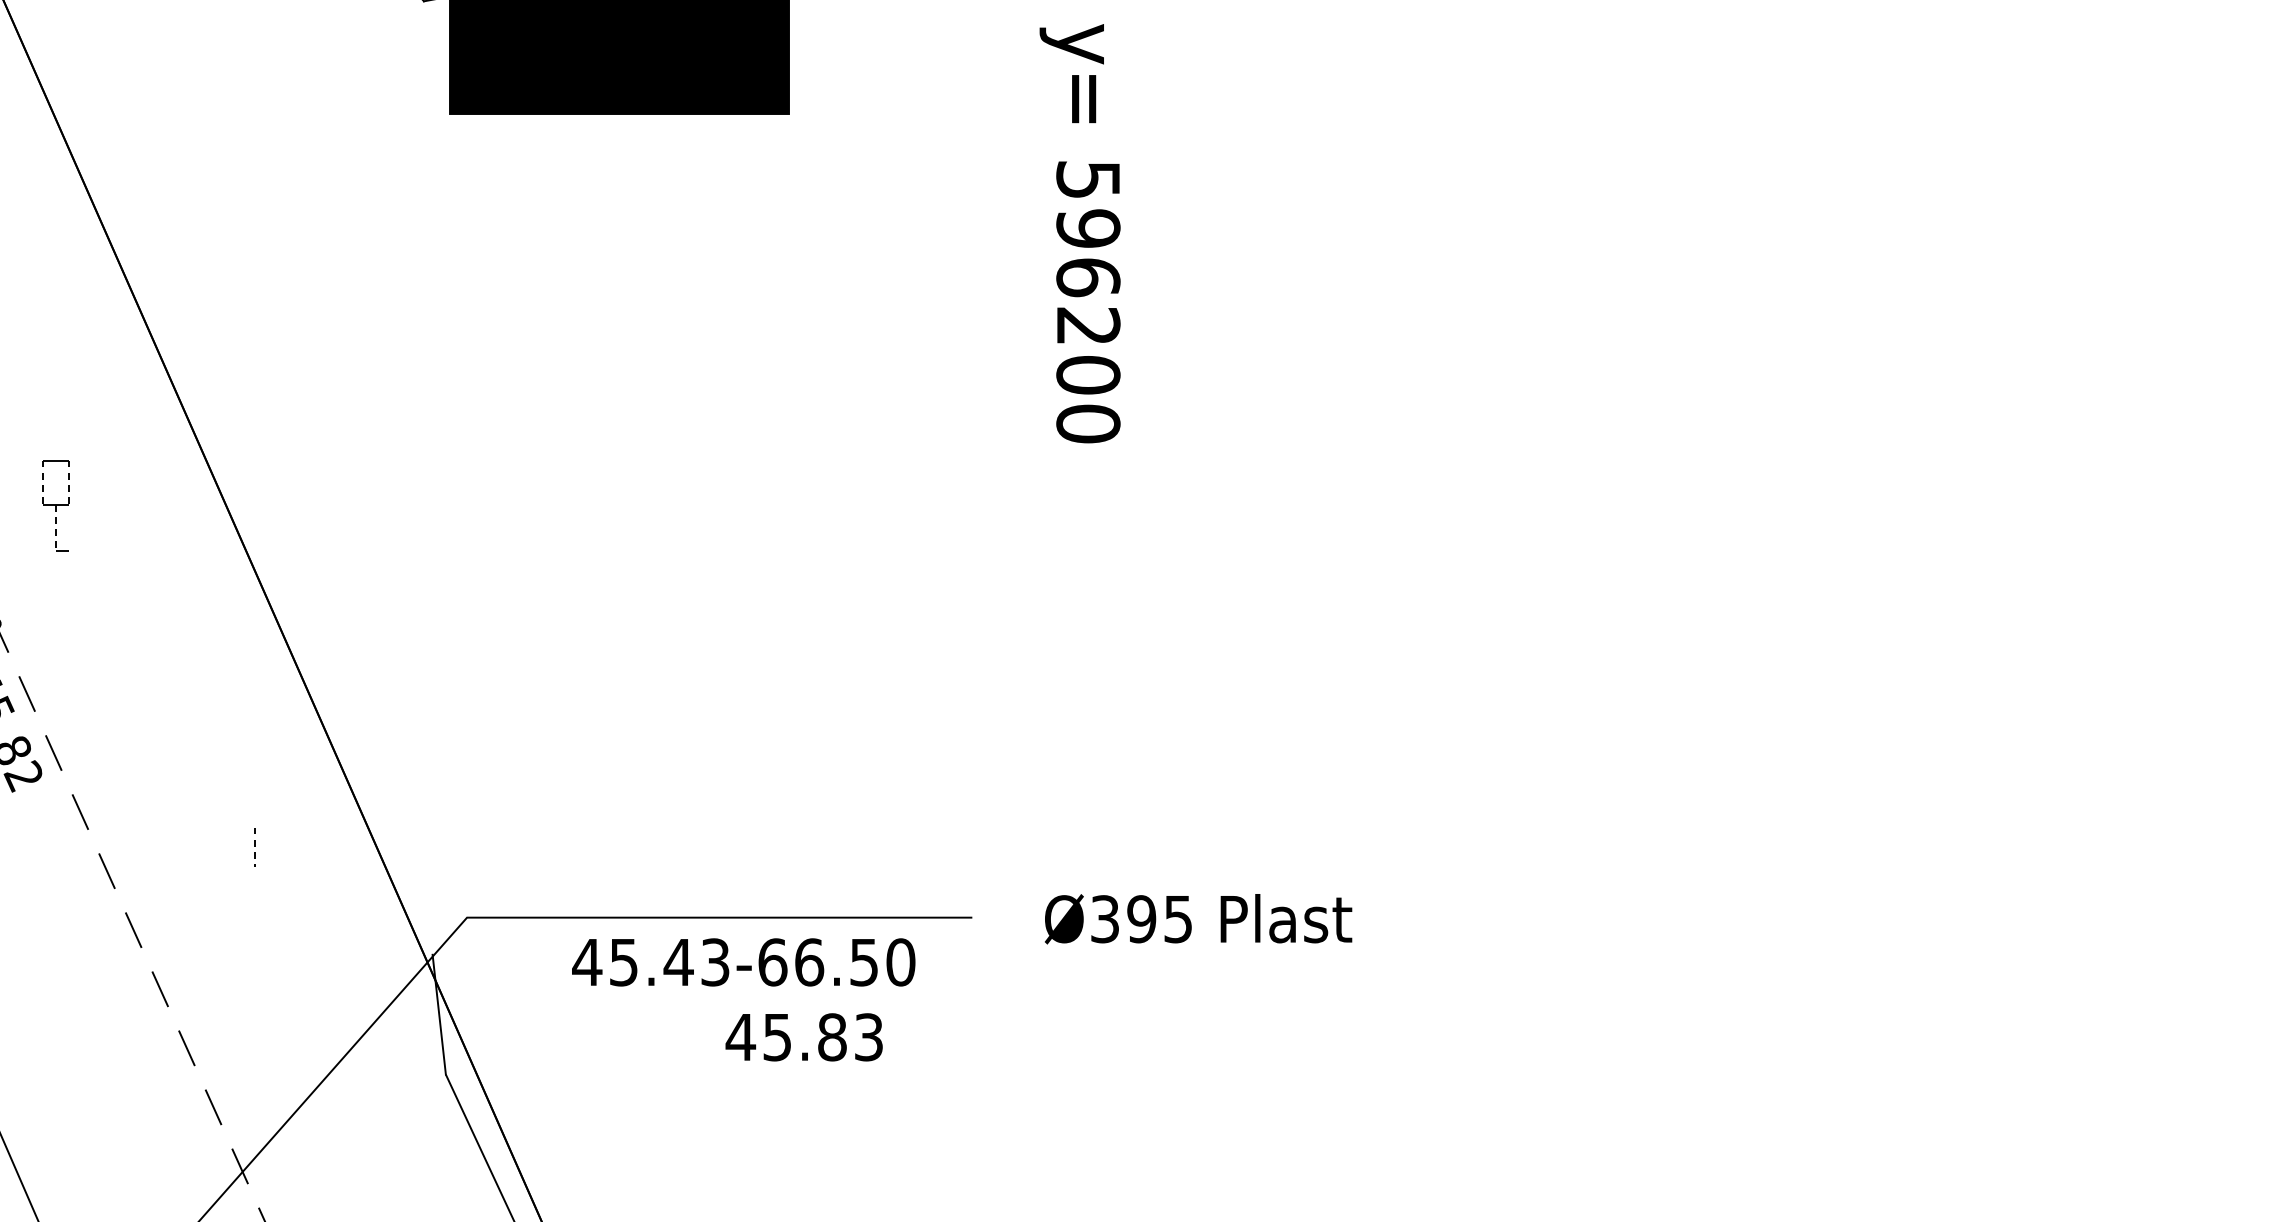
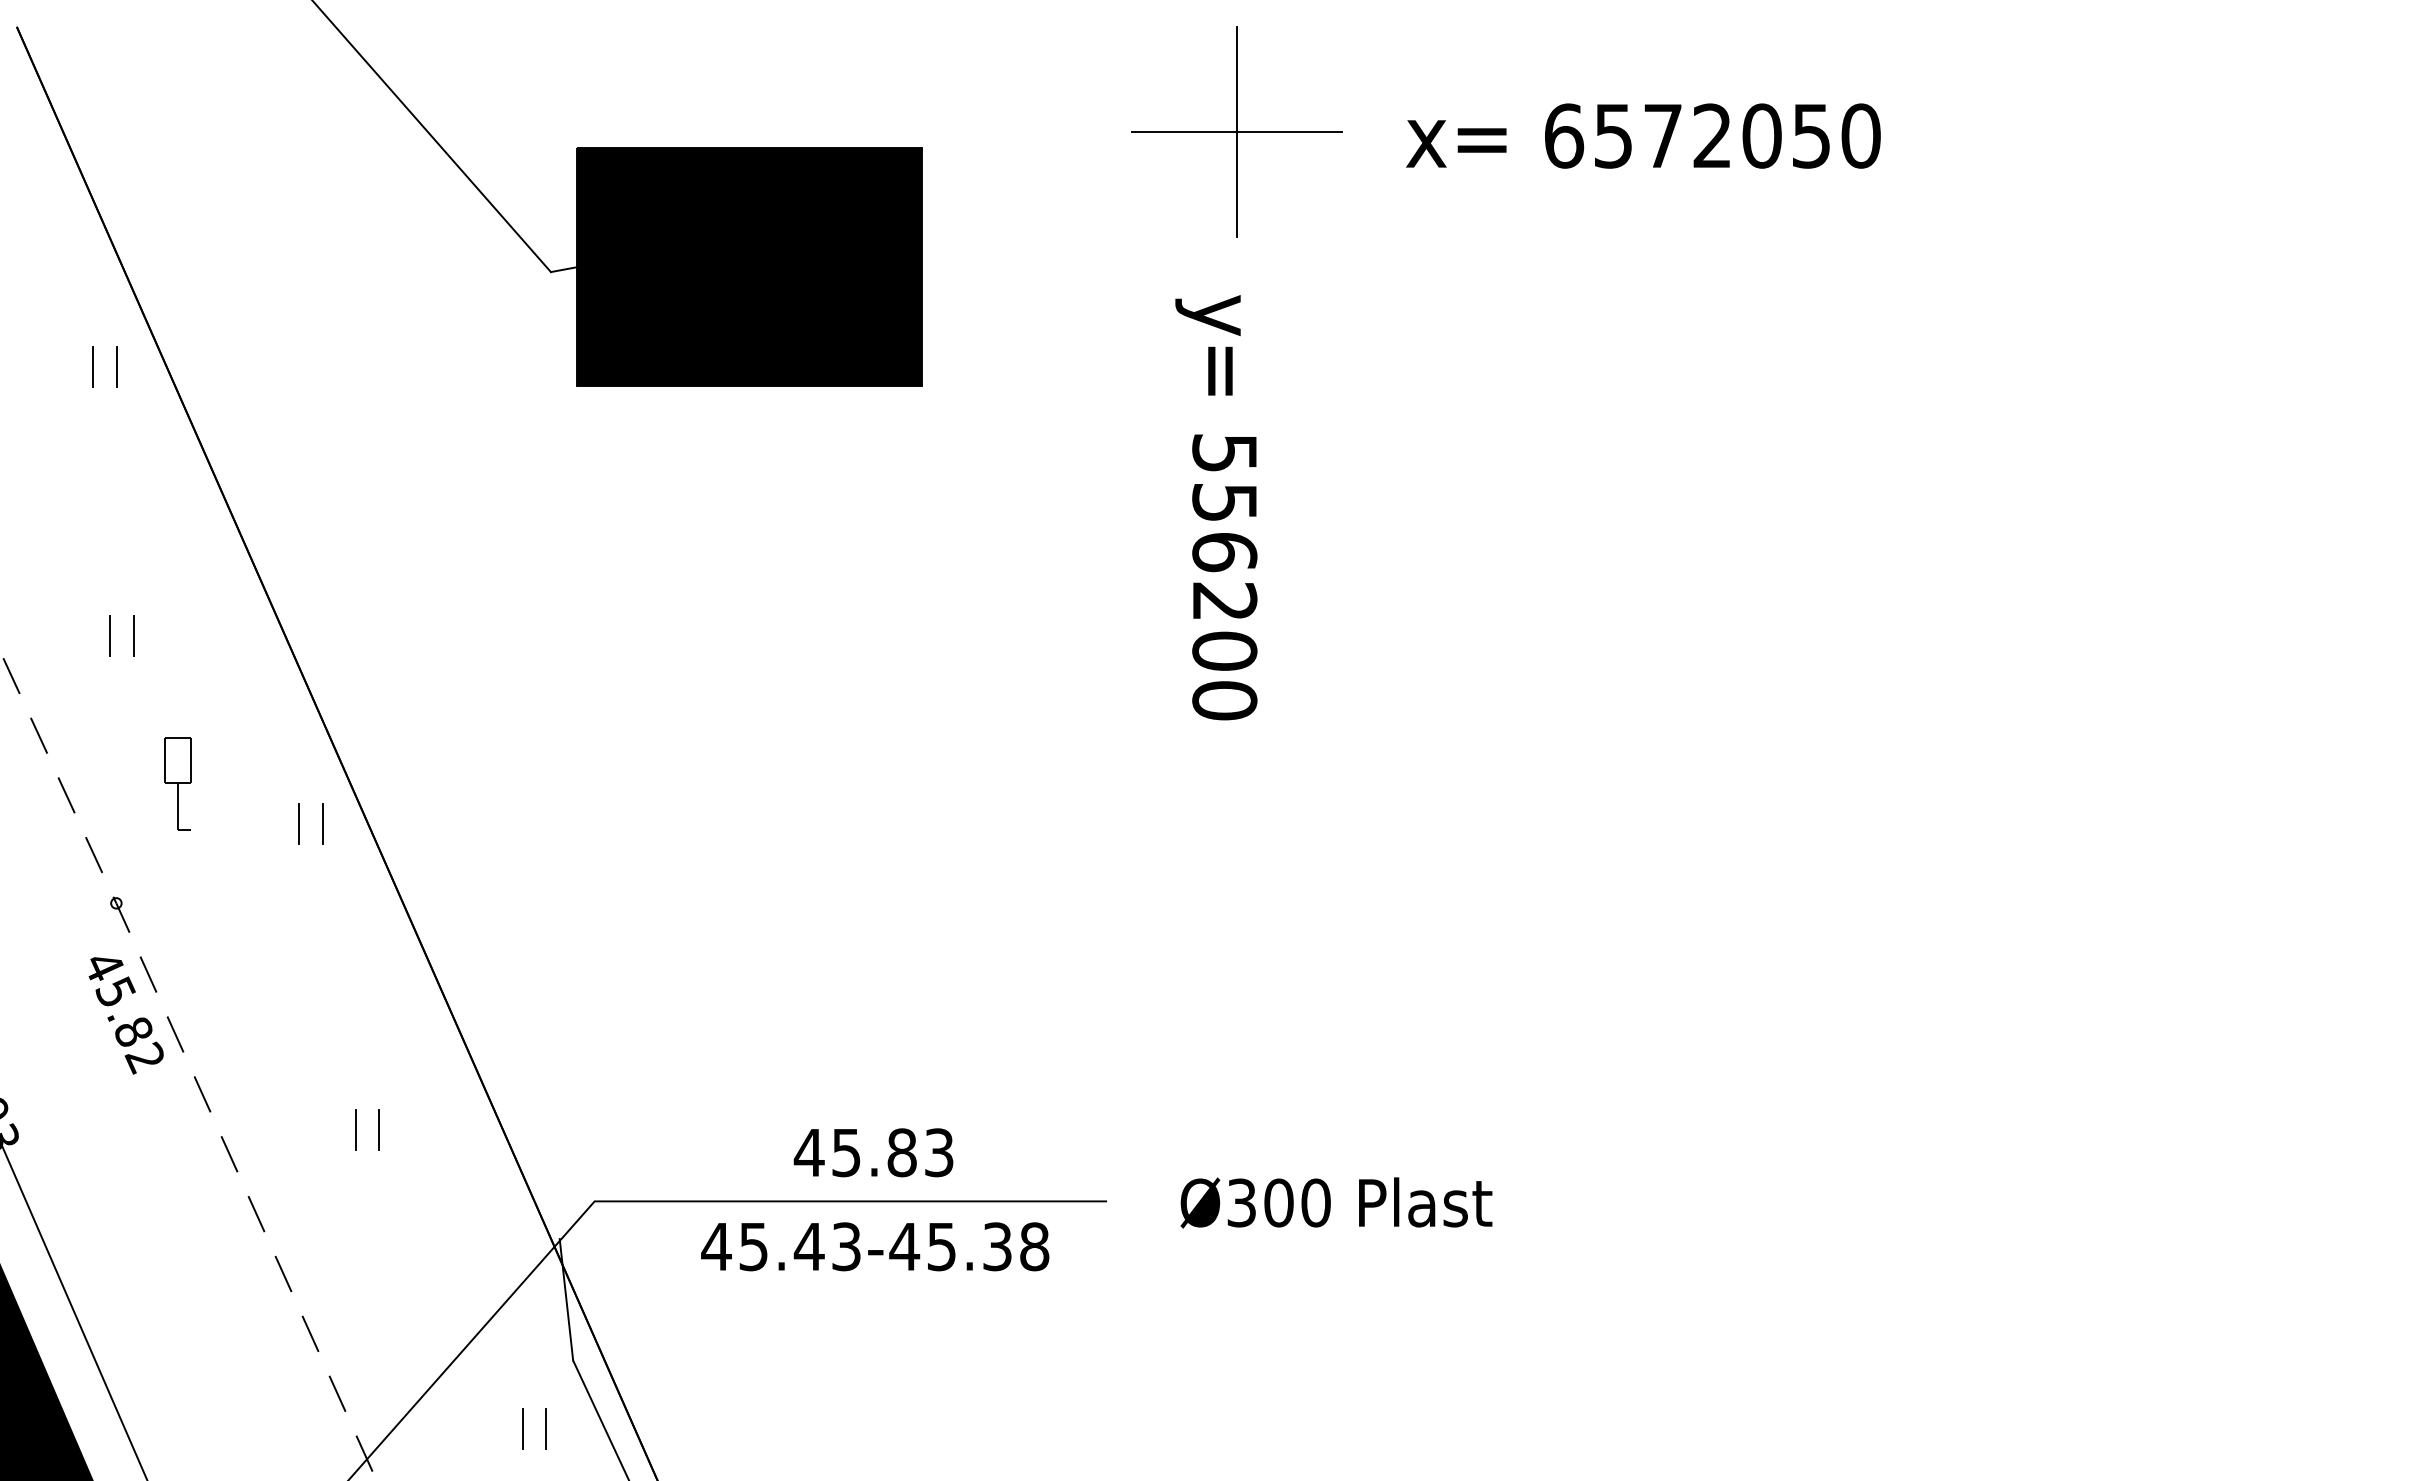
text: (1088, 228) -> (1224, 502), 596200 -> 556200
line: (13, 359) -> (134, 635), added
line: (42, 482) -> (164, 760), dashed -> solid
line: (69, 482) -> (191, 760), dashed -> solid
line: (56, 528) -> (178, 806), dashed -> solid
line: (175, 545) -> (298, 823), added
line: (199, 546) -> (323, 824), added
line: (231, 847) -> (355, 1130), added
line: (254, 847) -> (379, 1130), dashed -> solid
text: (1160, 918) -> (1297, 1202), Ø395 -> Ø300
text: (836, 962) -> (969, 1246), 45.43-66.50 -> 45.43-45.38
text: (804, 1037) -> (873, 1152), moved
line: (395, 1142) -> (522, 1429), added
line: (419, 1142) -> (546, 1429), added

